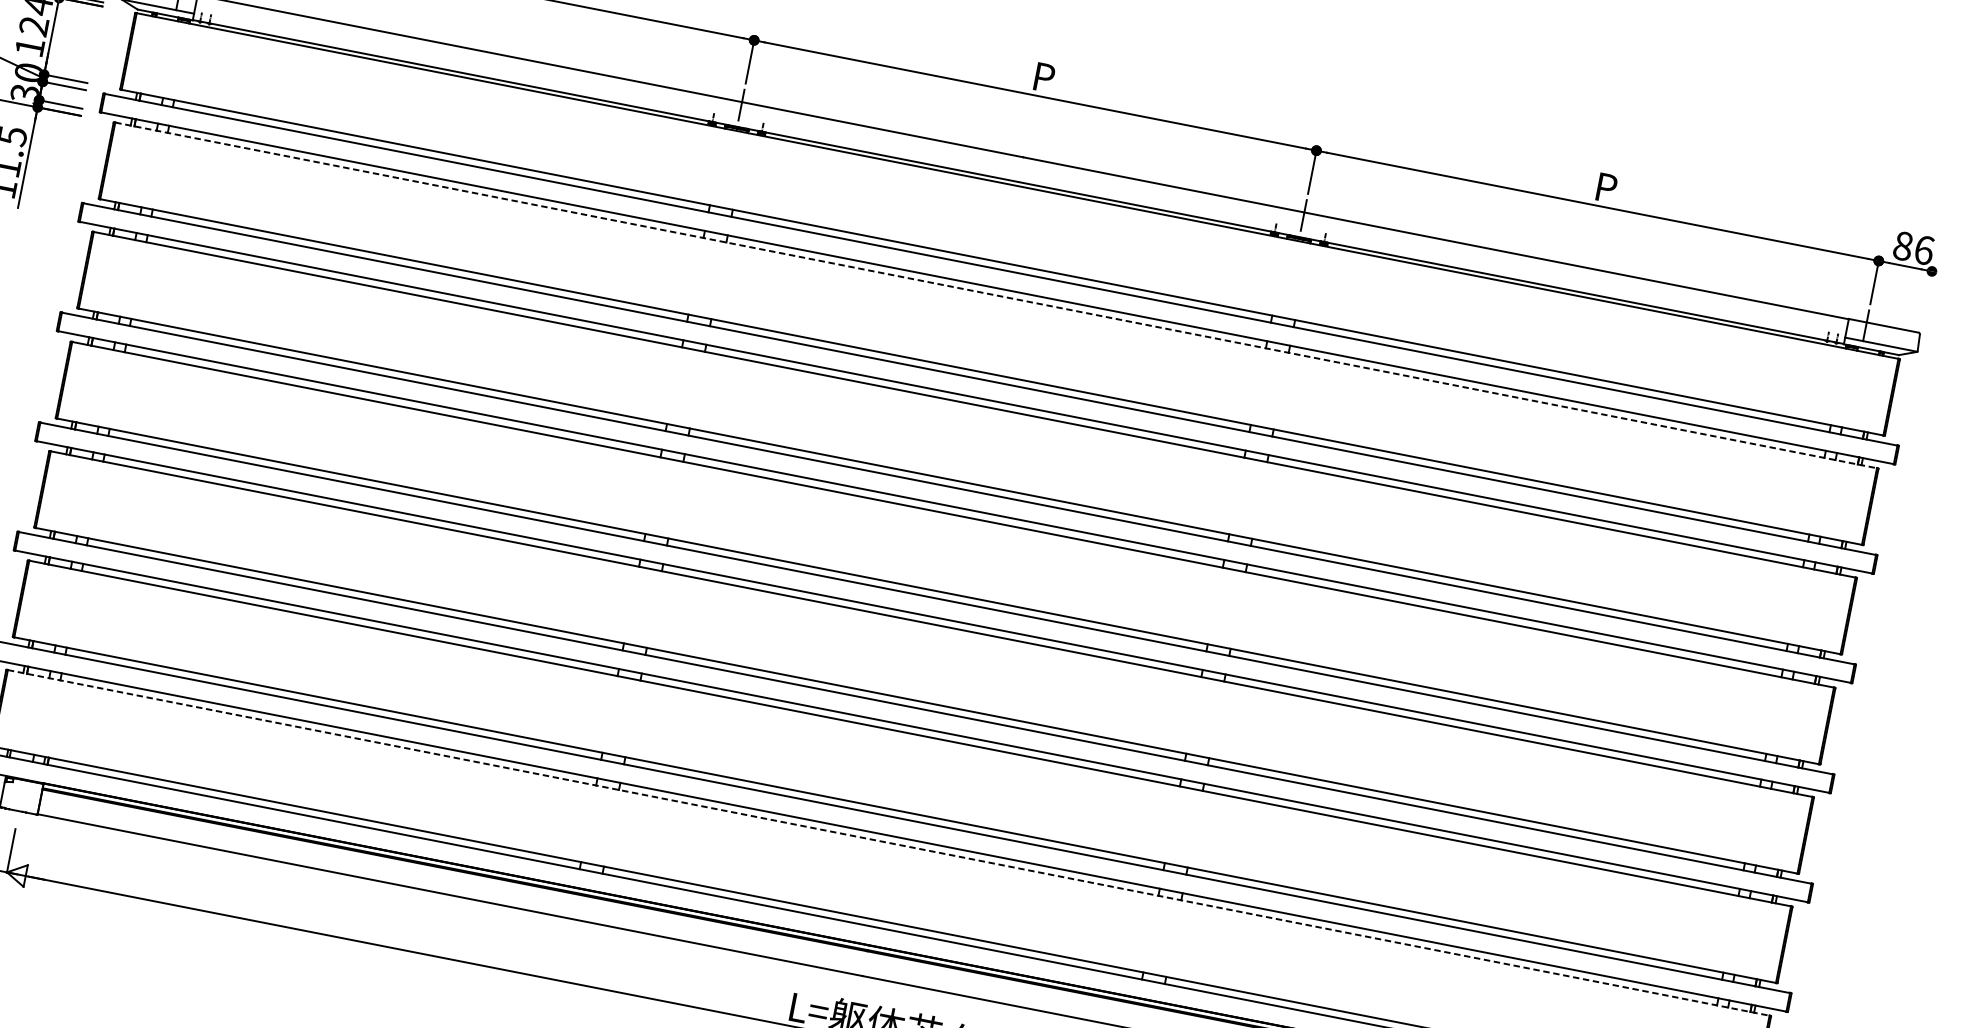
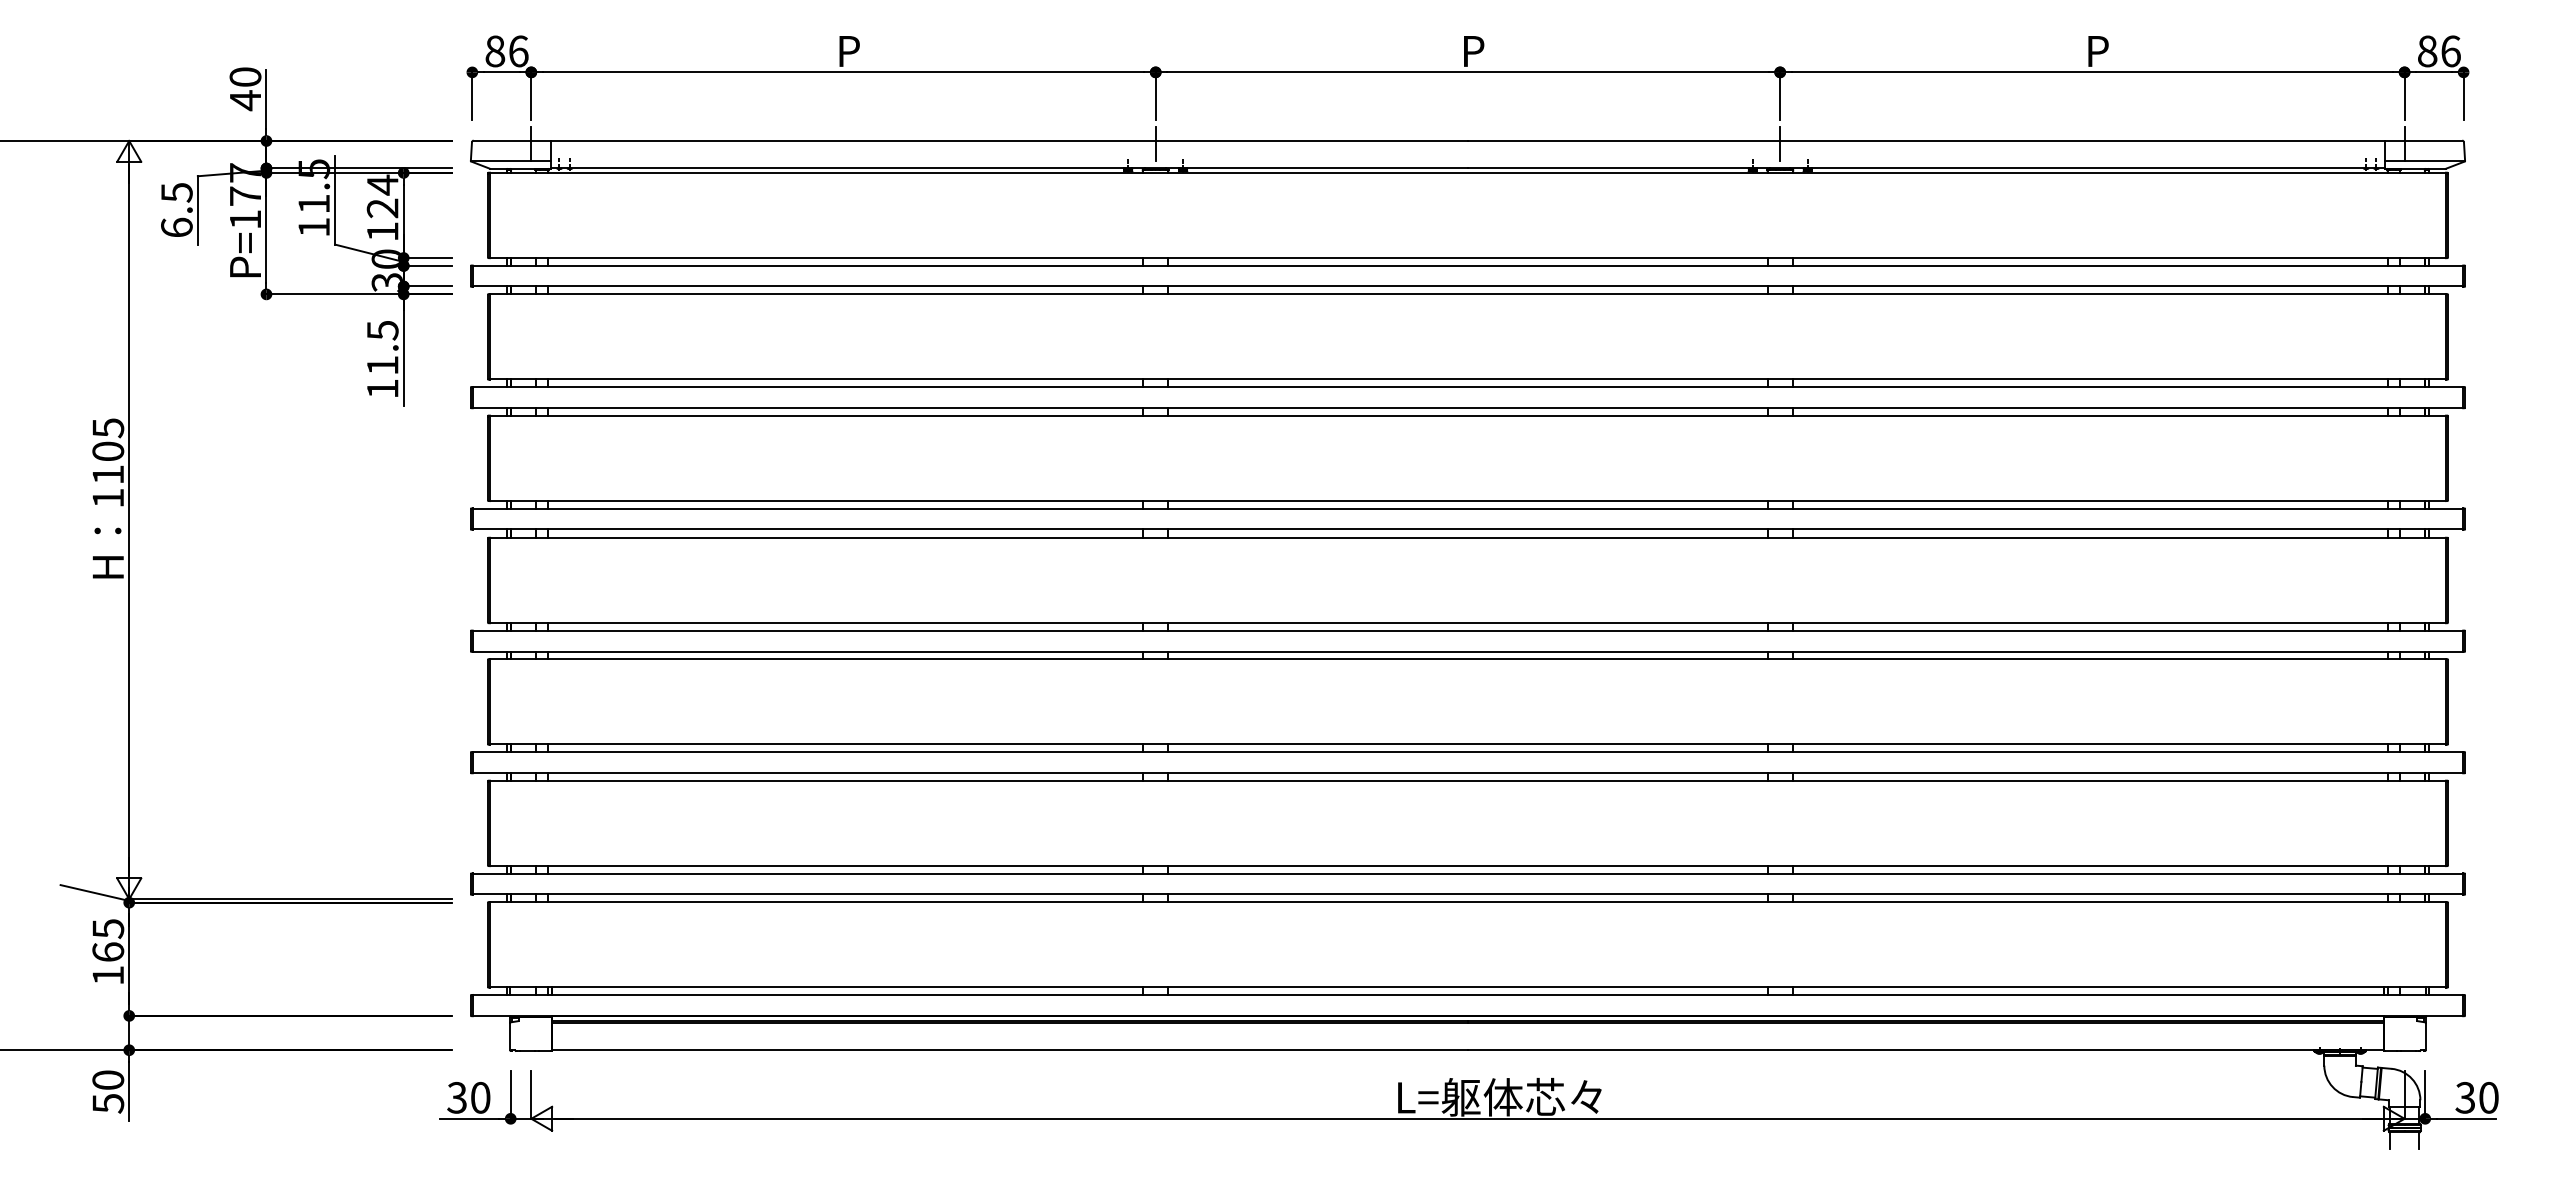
line: (1927, 292) -> (2463, 95), added
line: (996, 295) -> (1468, 294), dashed -> solid
line: (889, 843) -> (1468, 902), dashed -> solid

